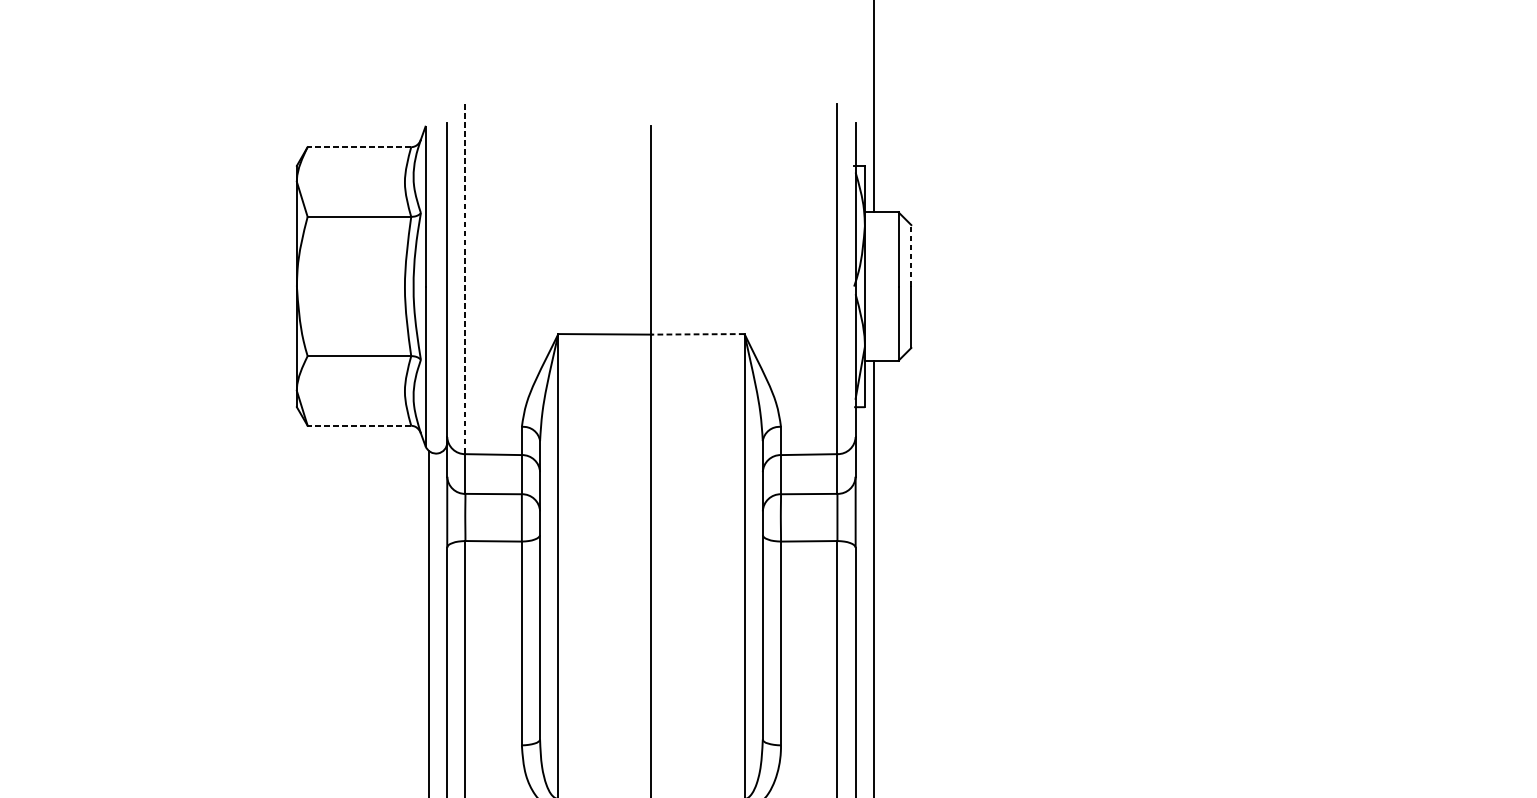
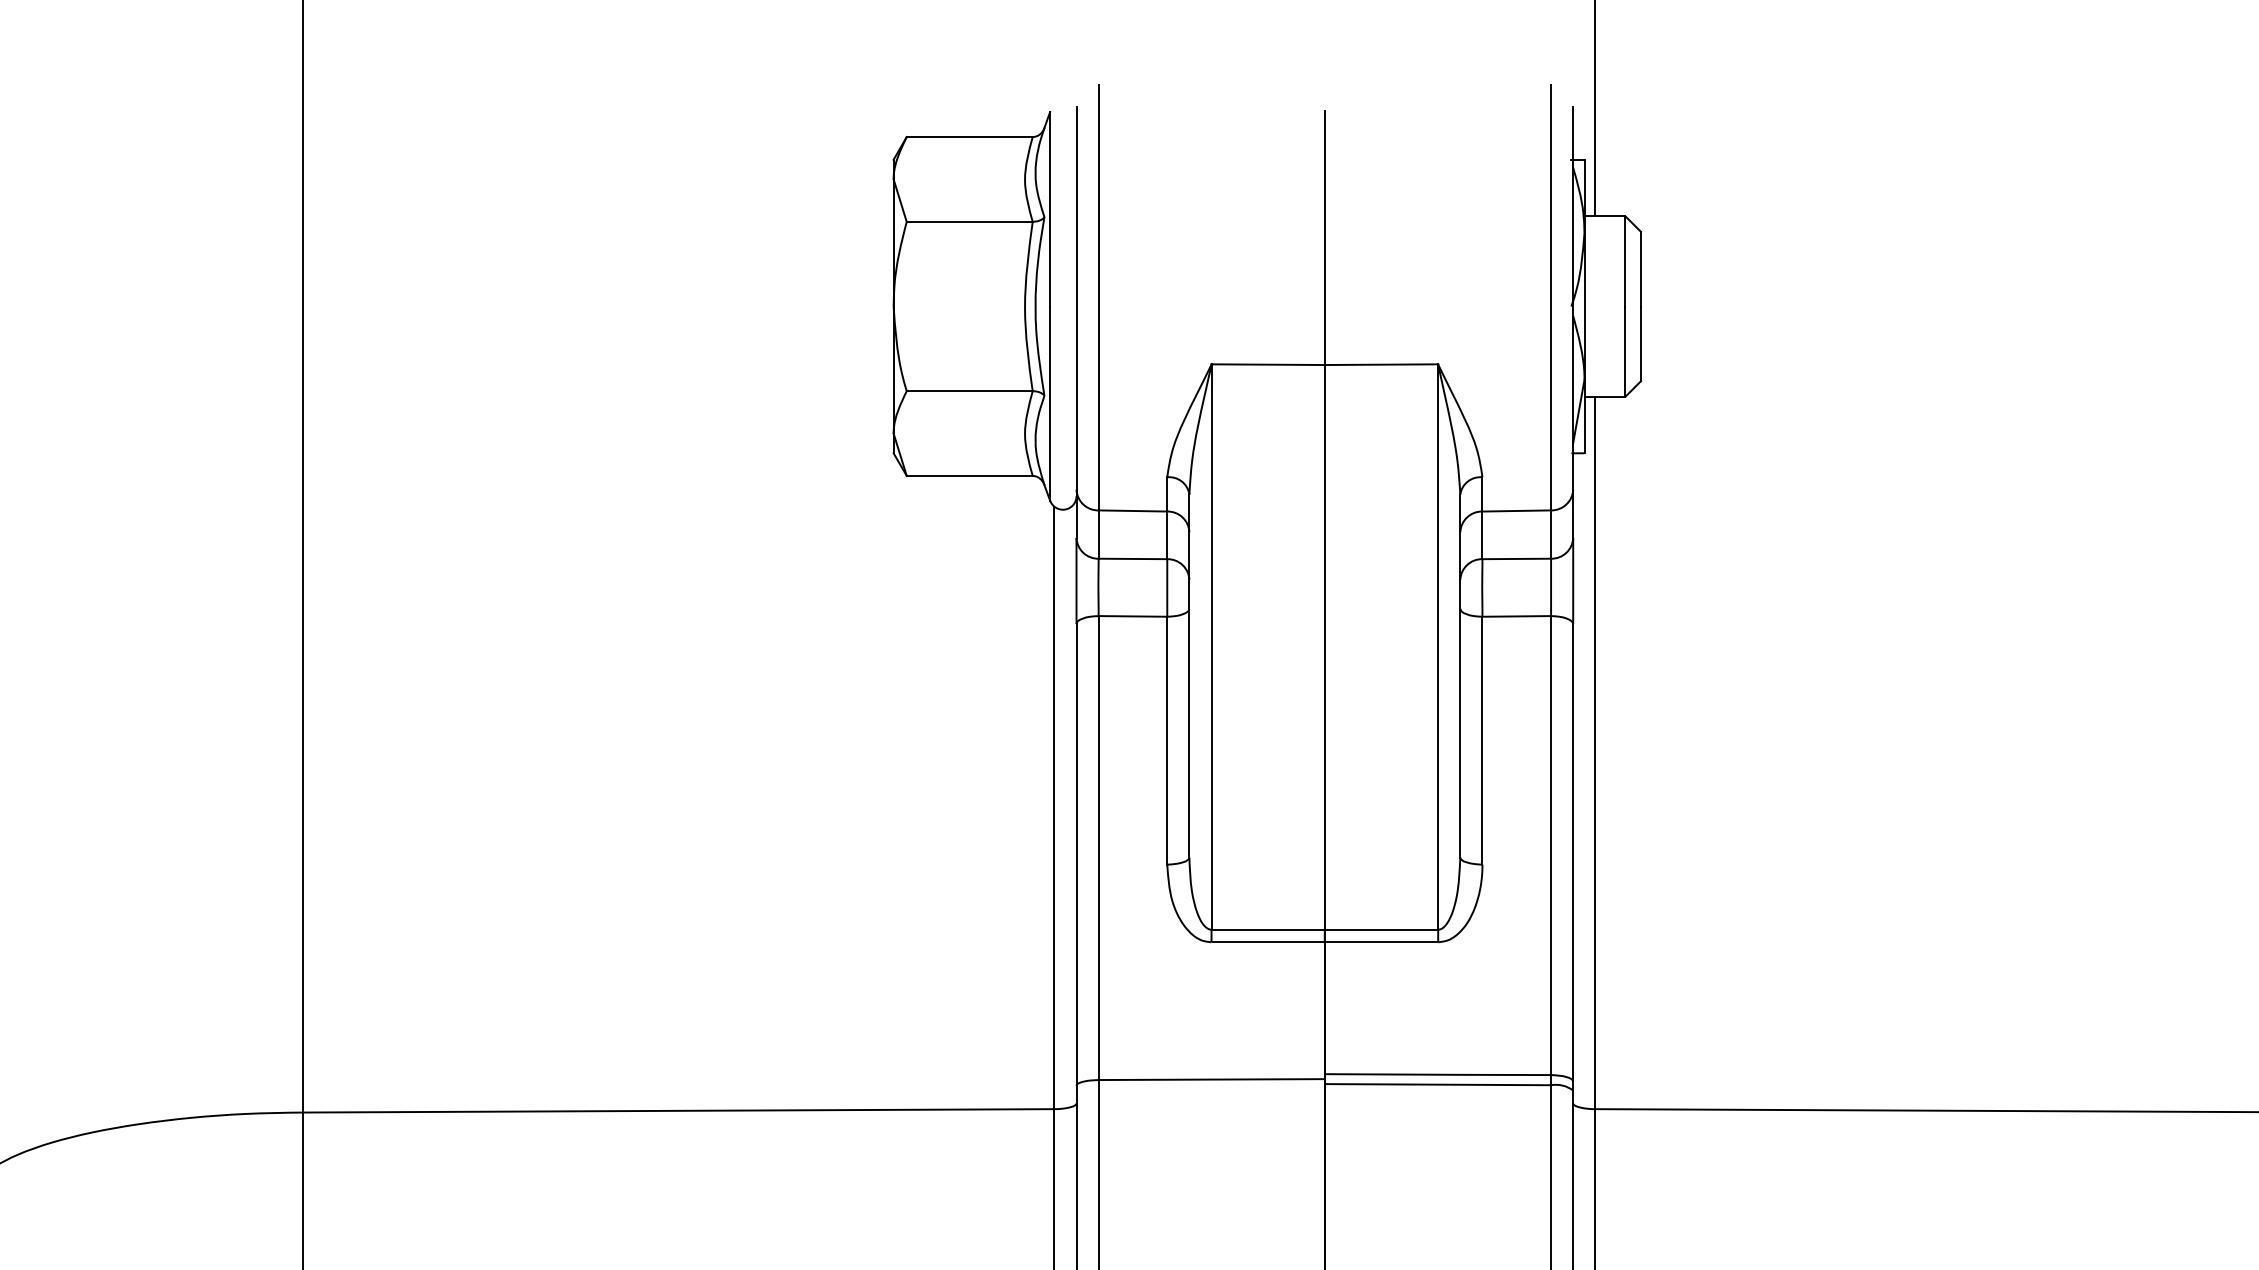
line: (359, 147) -> (969, 137), dashed -> solid
line: (910, 255) -> (1640, 268), dashed -> solid
line: (465, 279) -> (1098, 297), dashed -> solid
line: (698, 334) -> (1381, 364), dashed -> solid
line: (359, 425) -> (969, 475), dashed -> solid

